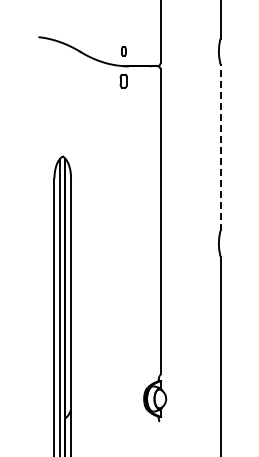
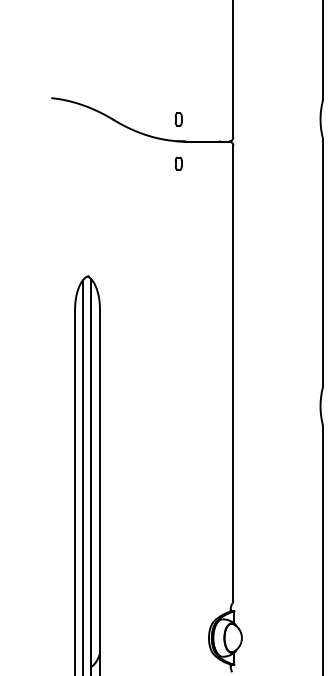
part: (123, 80) -> (178, 162), size x0.62
line: (220, 147) -> (322, 262), dashed -> solid

